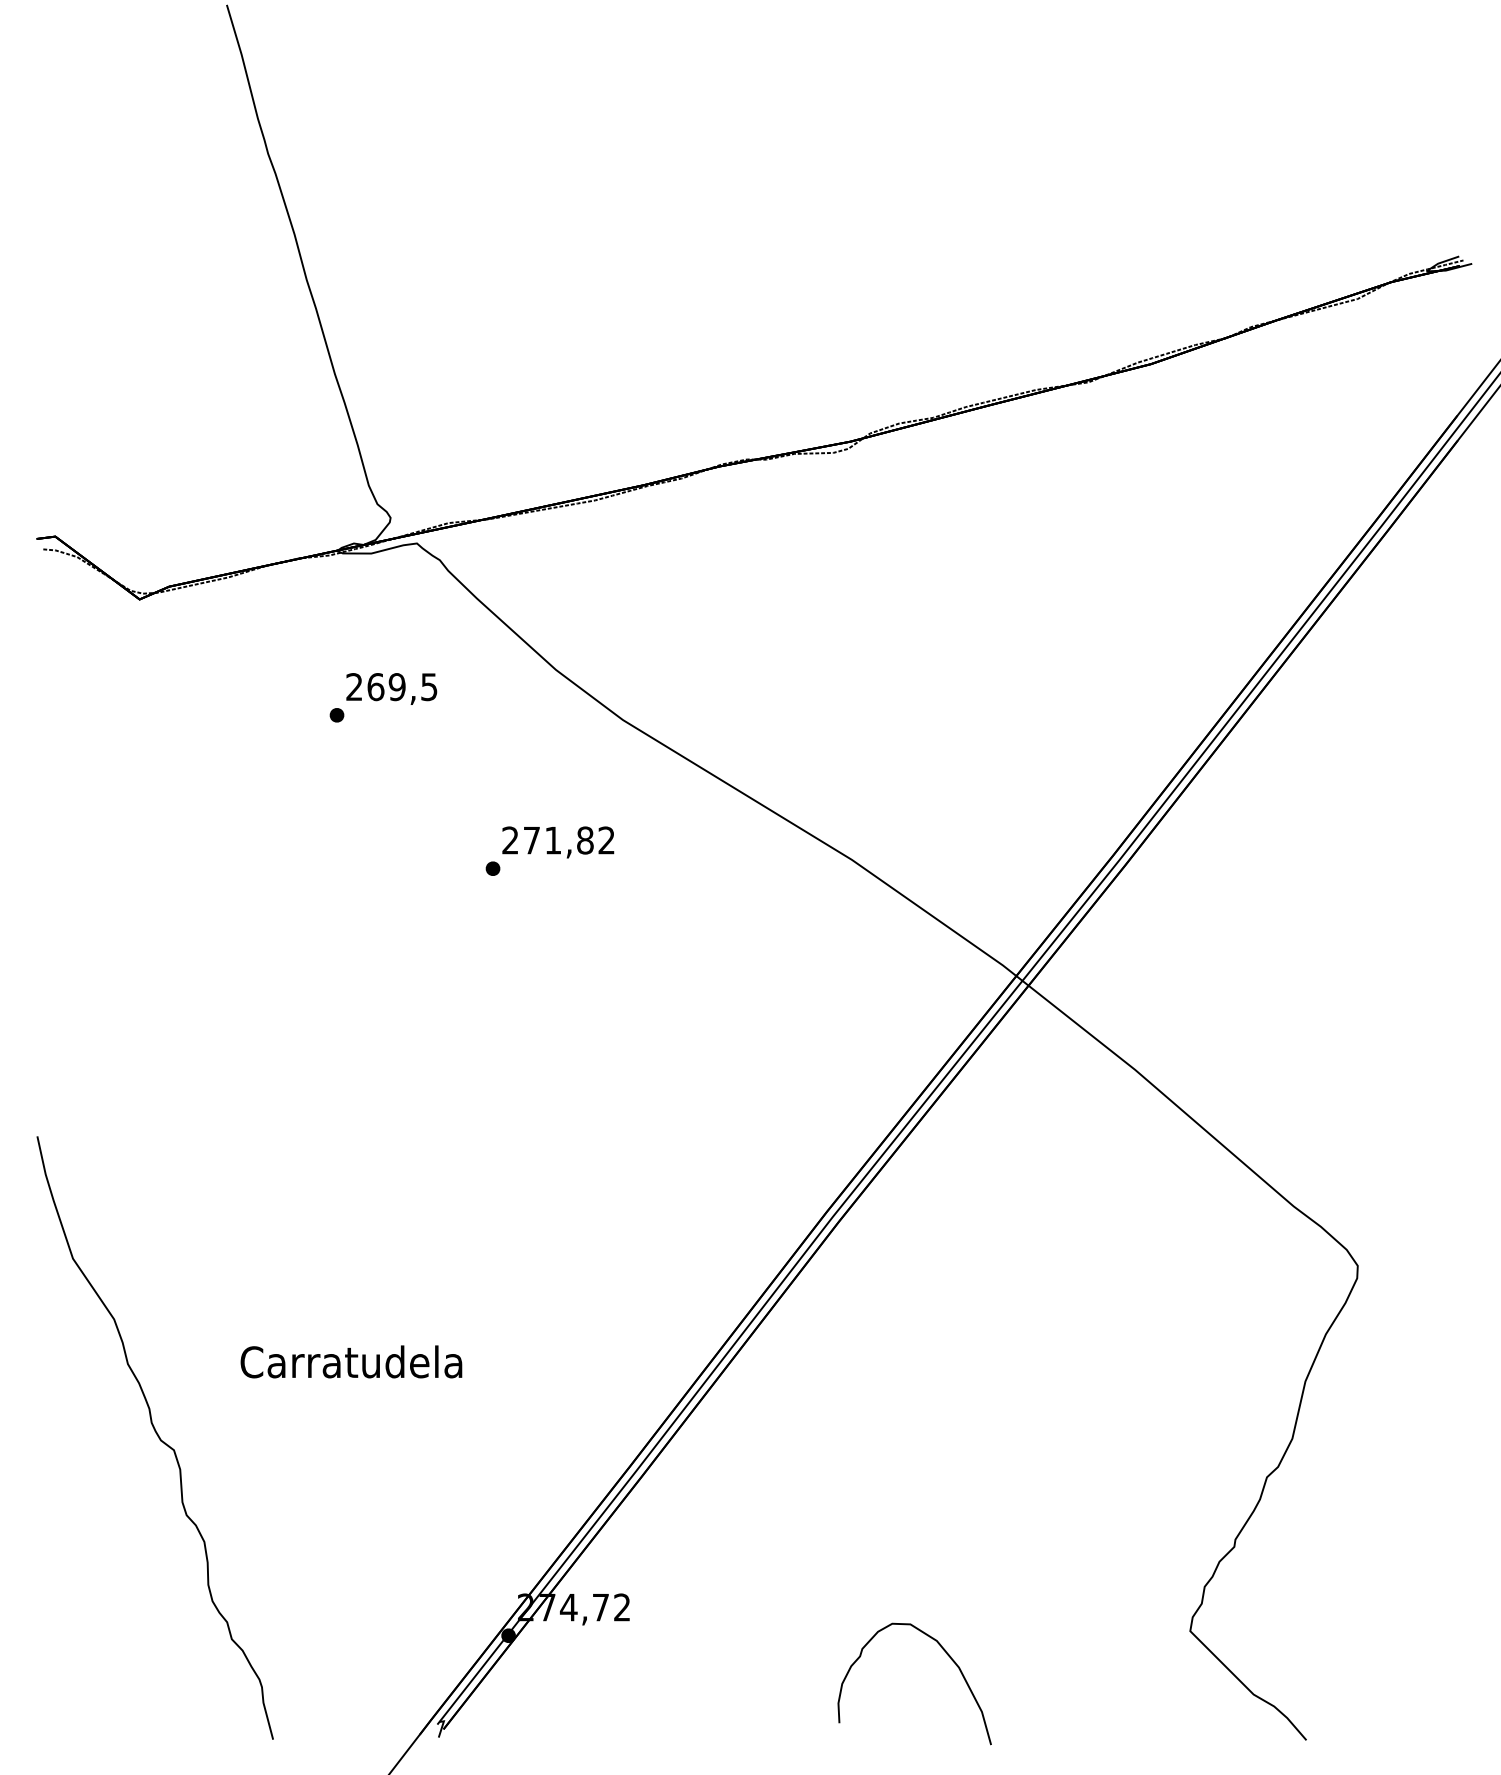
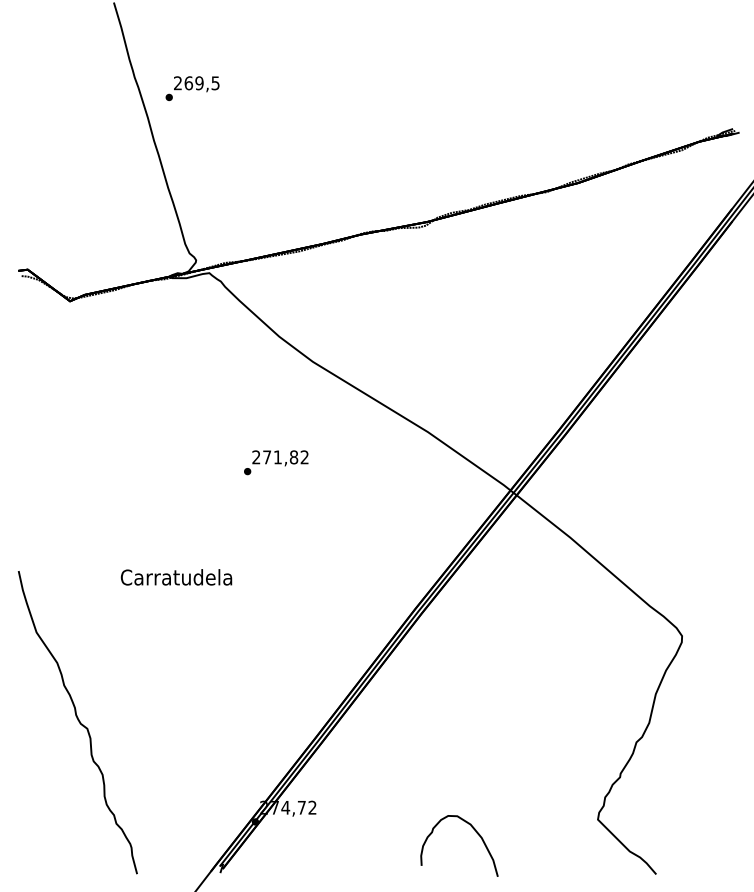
text: (383, 697) -> (192, 88), moved
text: (550, 850) -> (276, 462), moved
text: (351, 1362) -> (176, 577), moved

